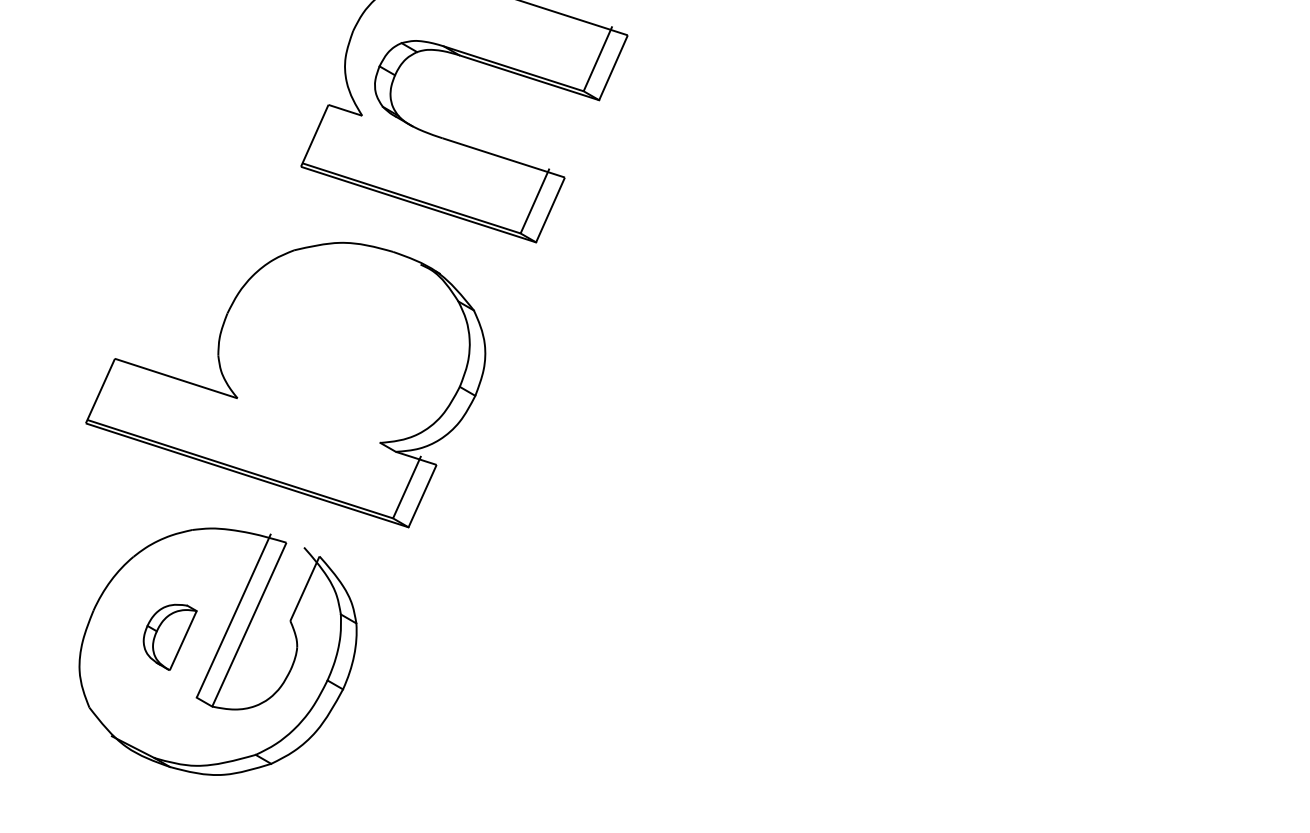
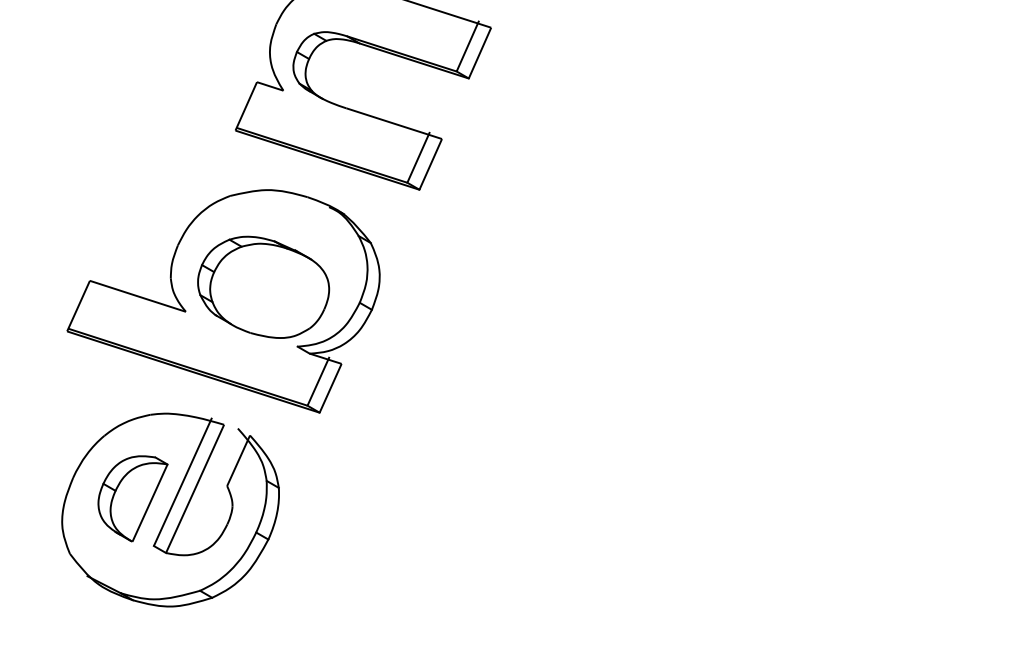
part: (336, 366) -> (263, 286), added
part: (170, 637) -> (133, 498), size x1.67

